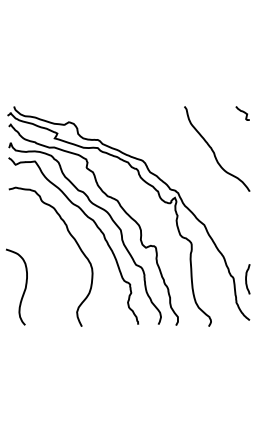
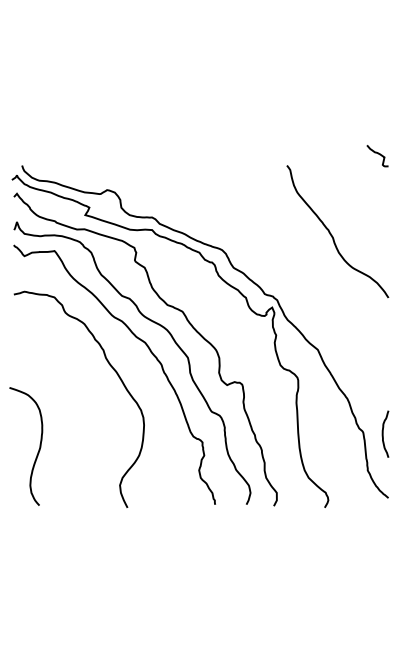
curve: (242, 112) -> (377, 154), moved

